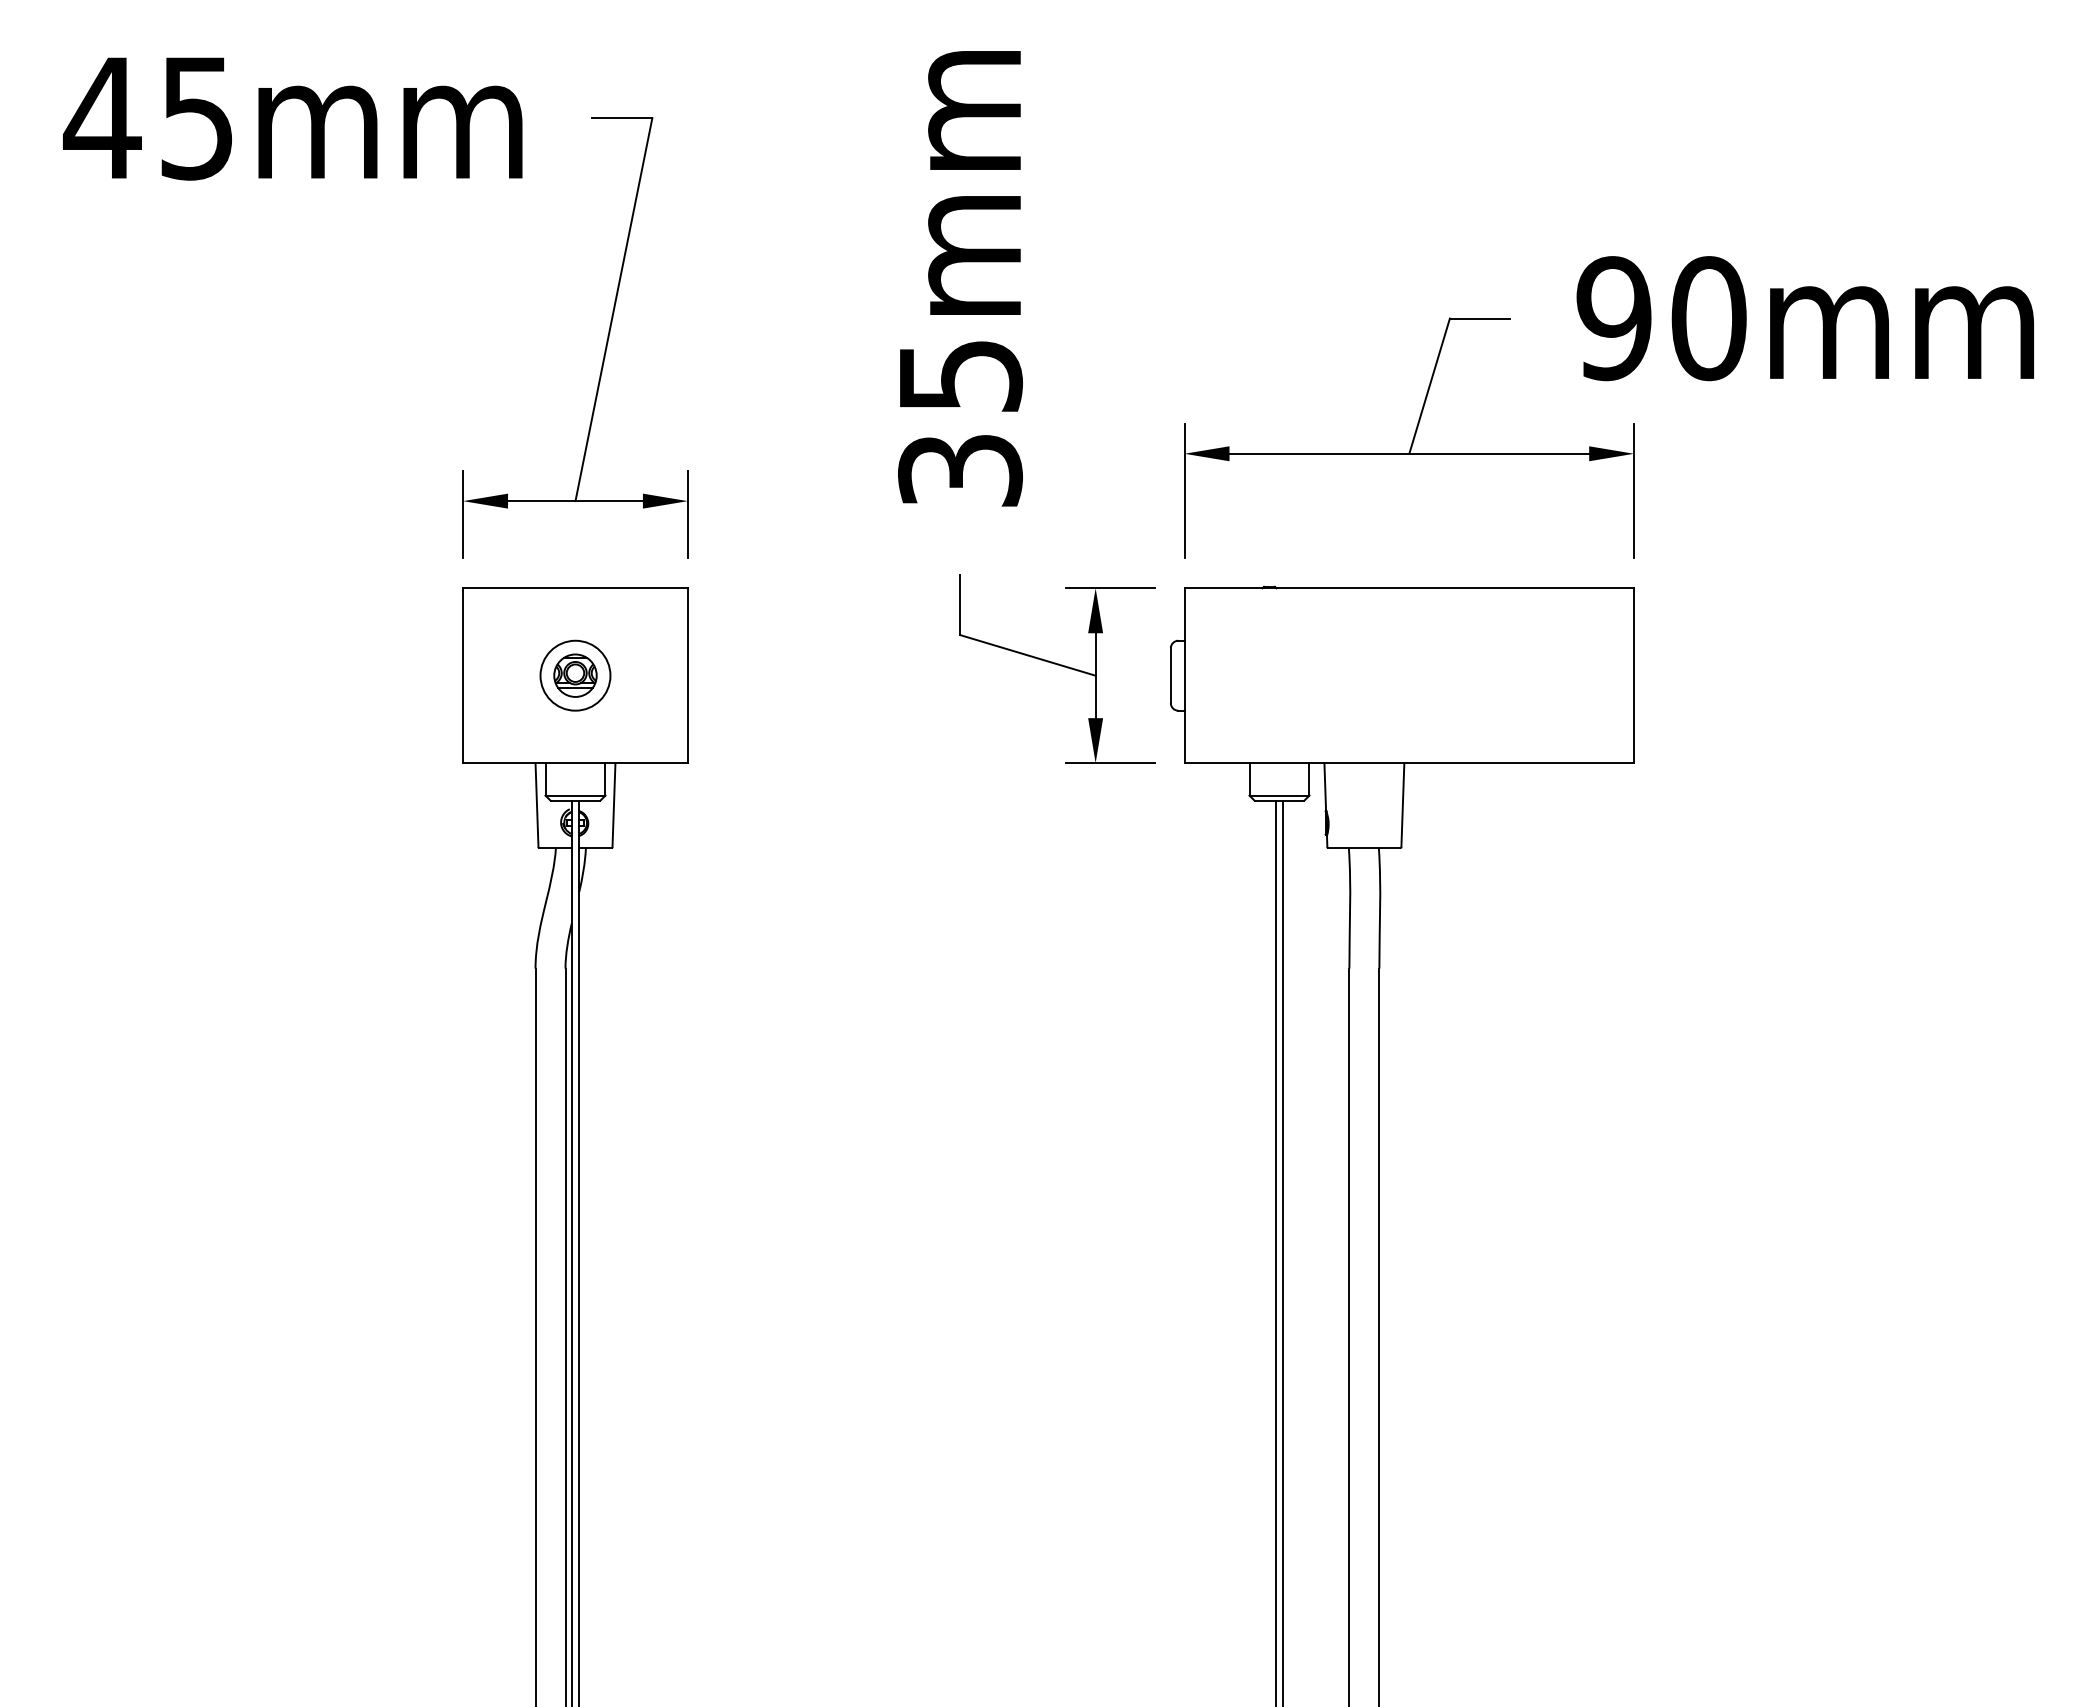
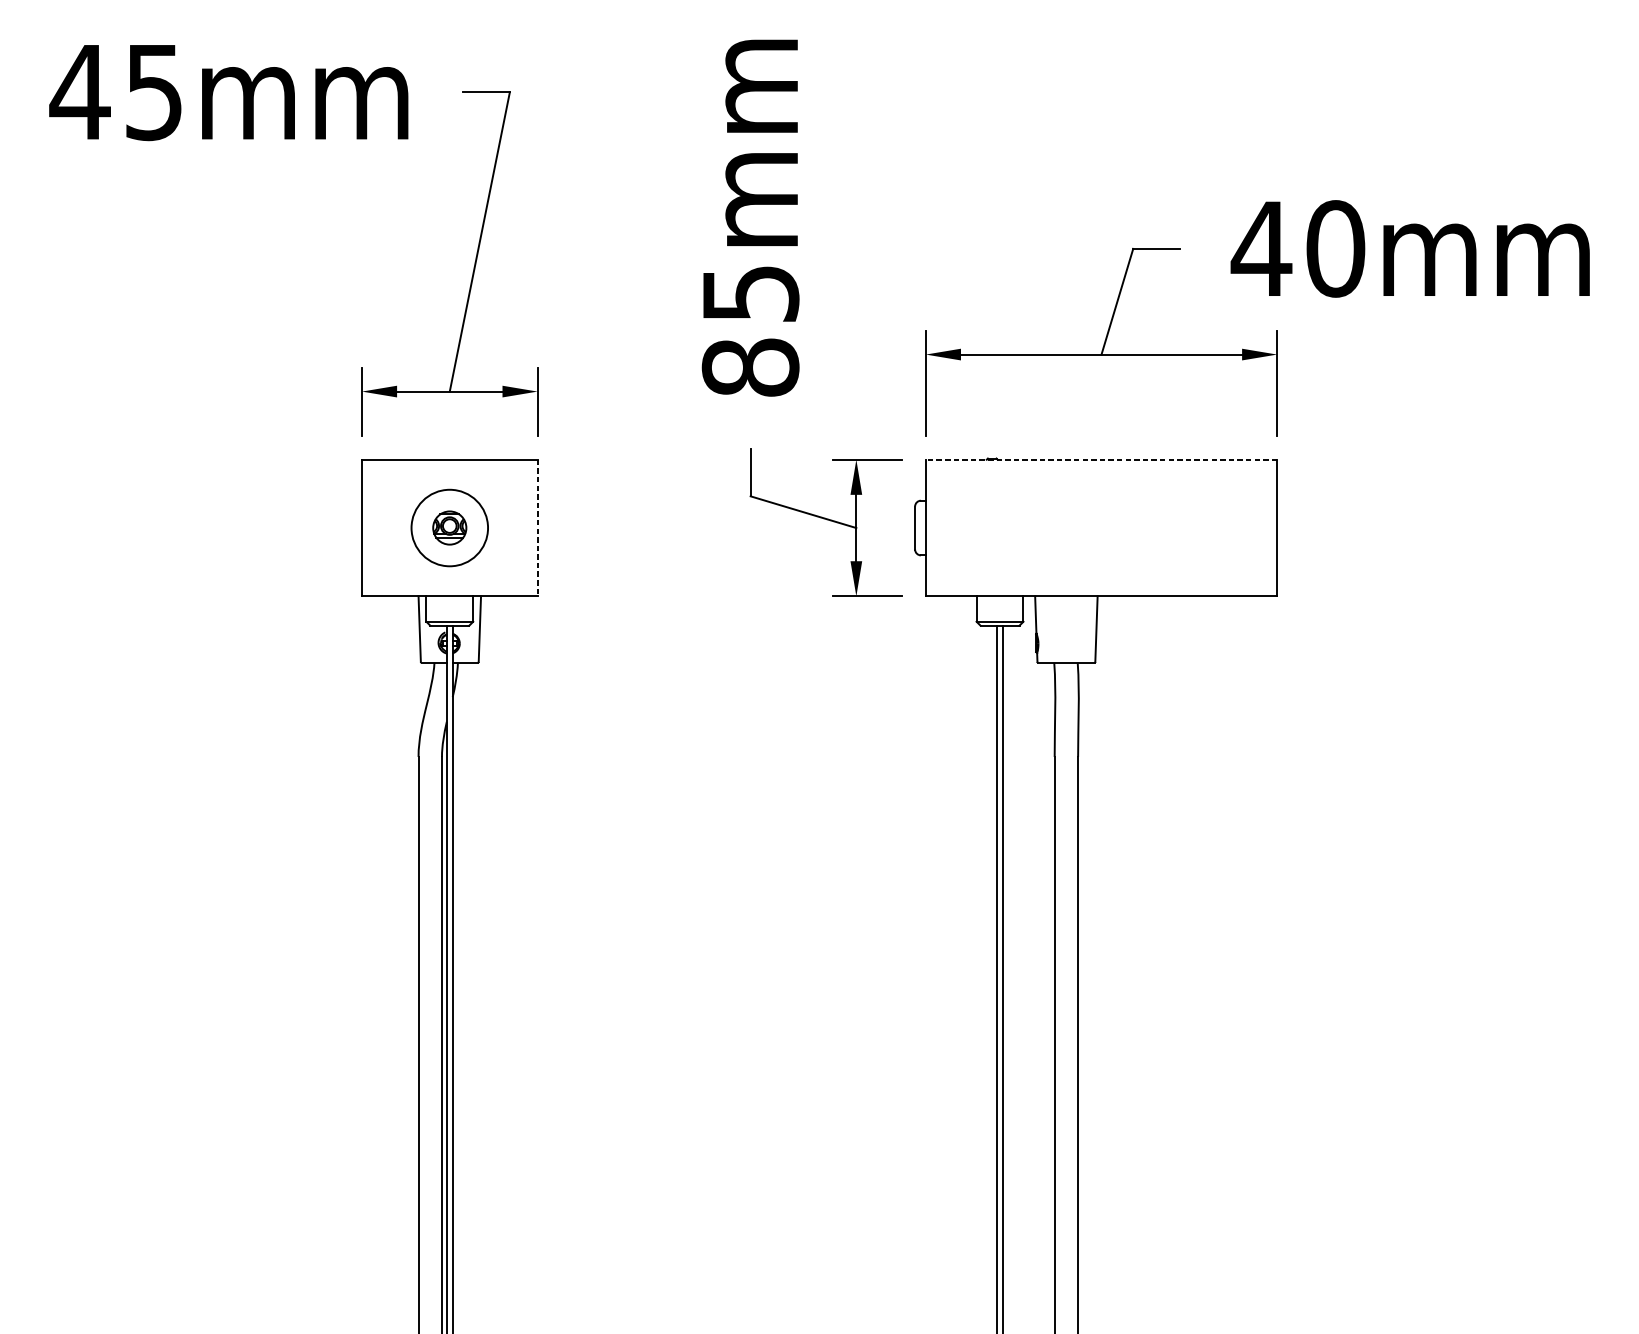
text: (1613, 318) -> (1261, 248), 90mm -> 40mm
text: (960, 470) -> (750, 367), 35mm -> 85mm
line: (1409, 588) -> (1101, 459), solid -> dashed
circle: (575, 675) -> (449, 527), size x1.4
line: (687, 676) -> (537, 528), solid -> dashed

